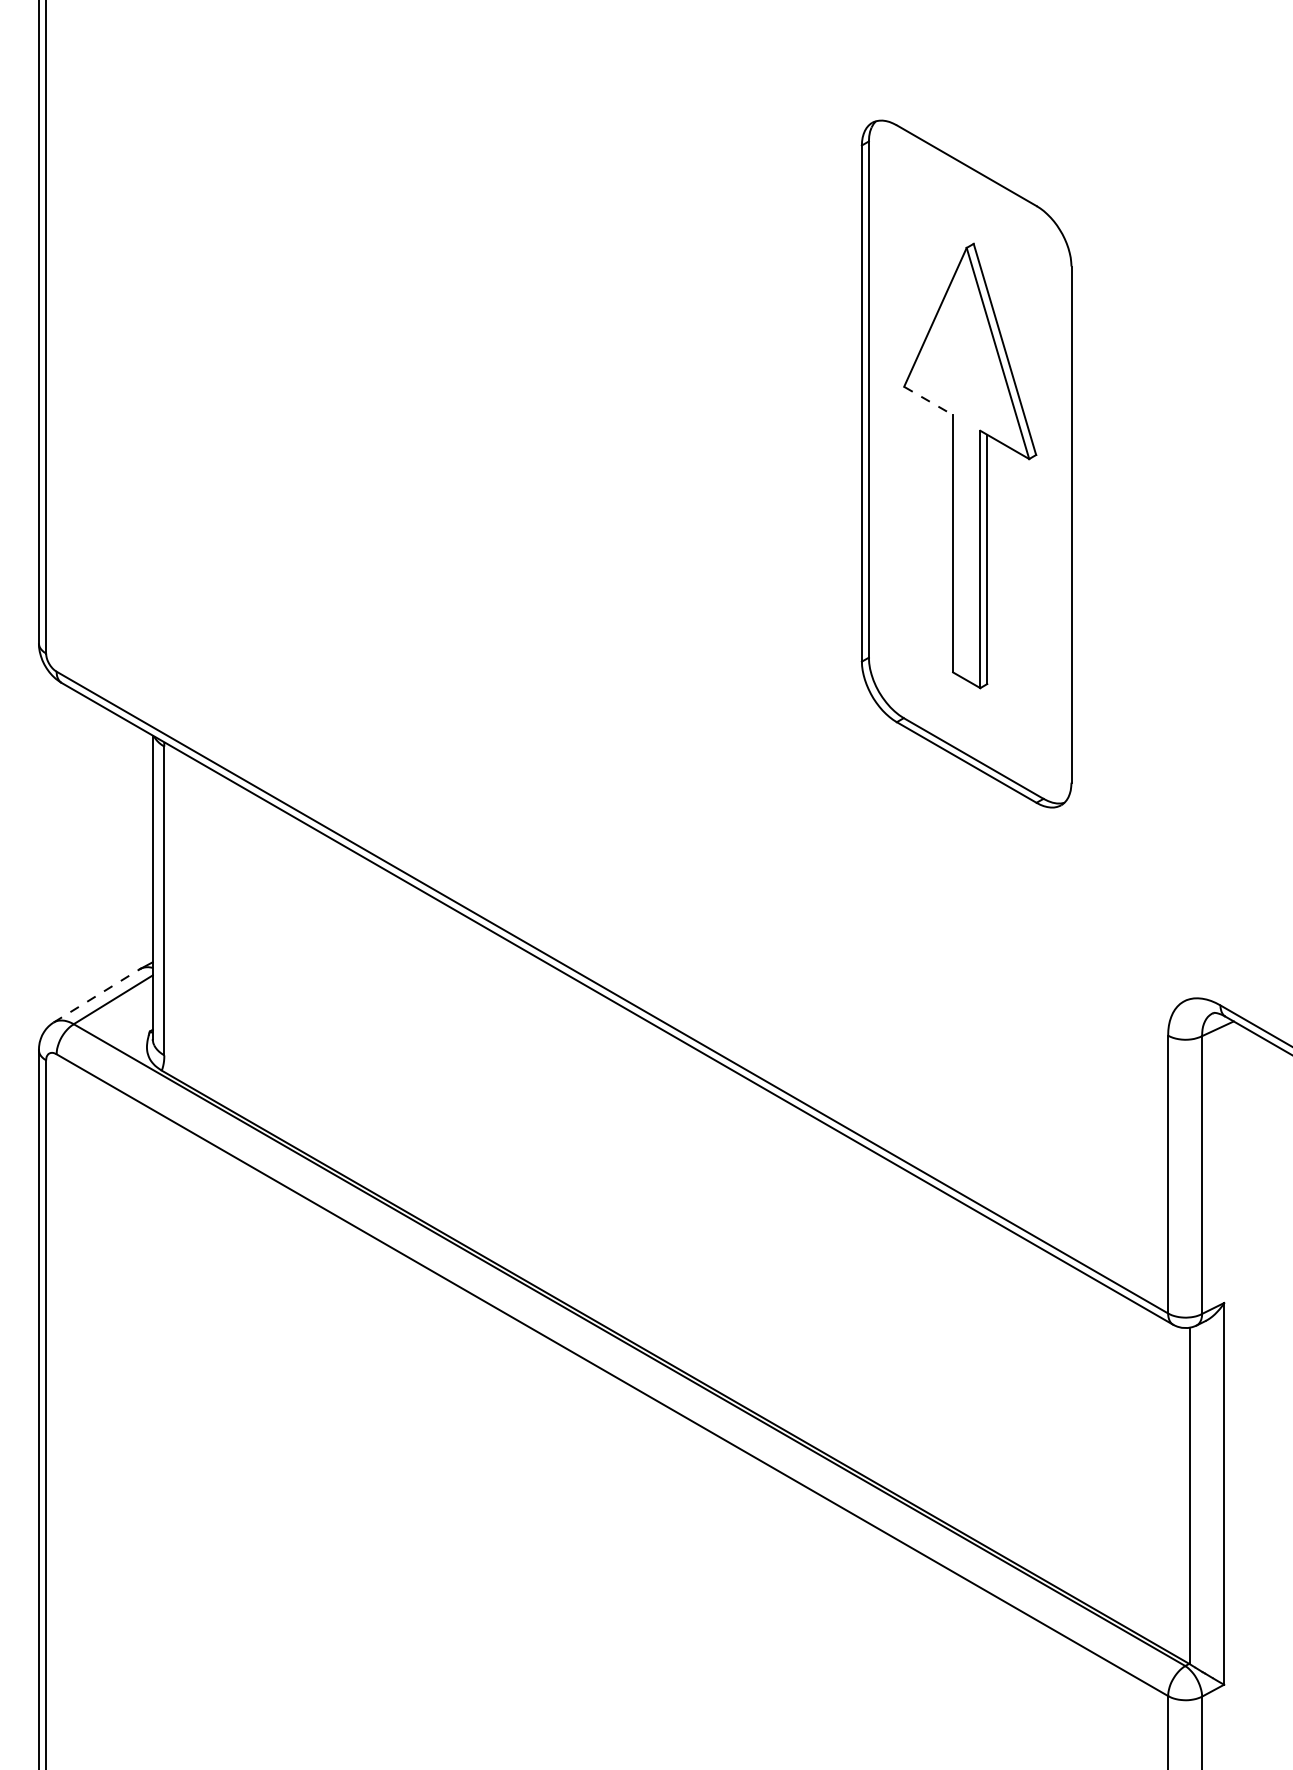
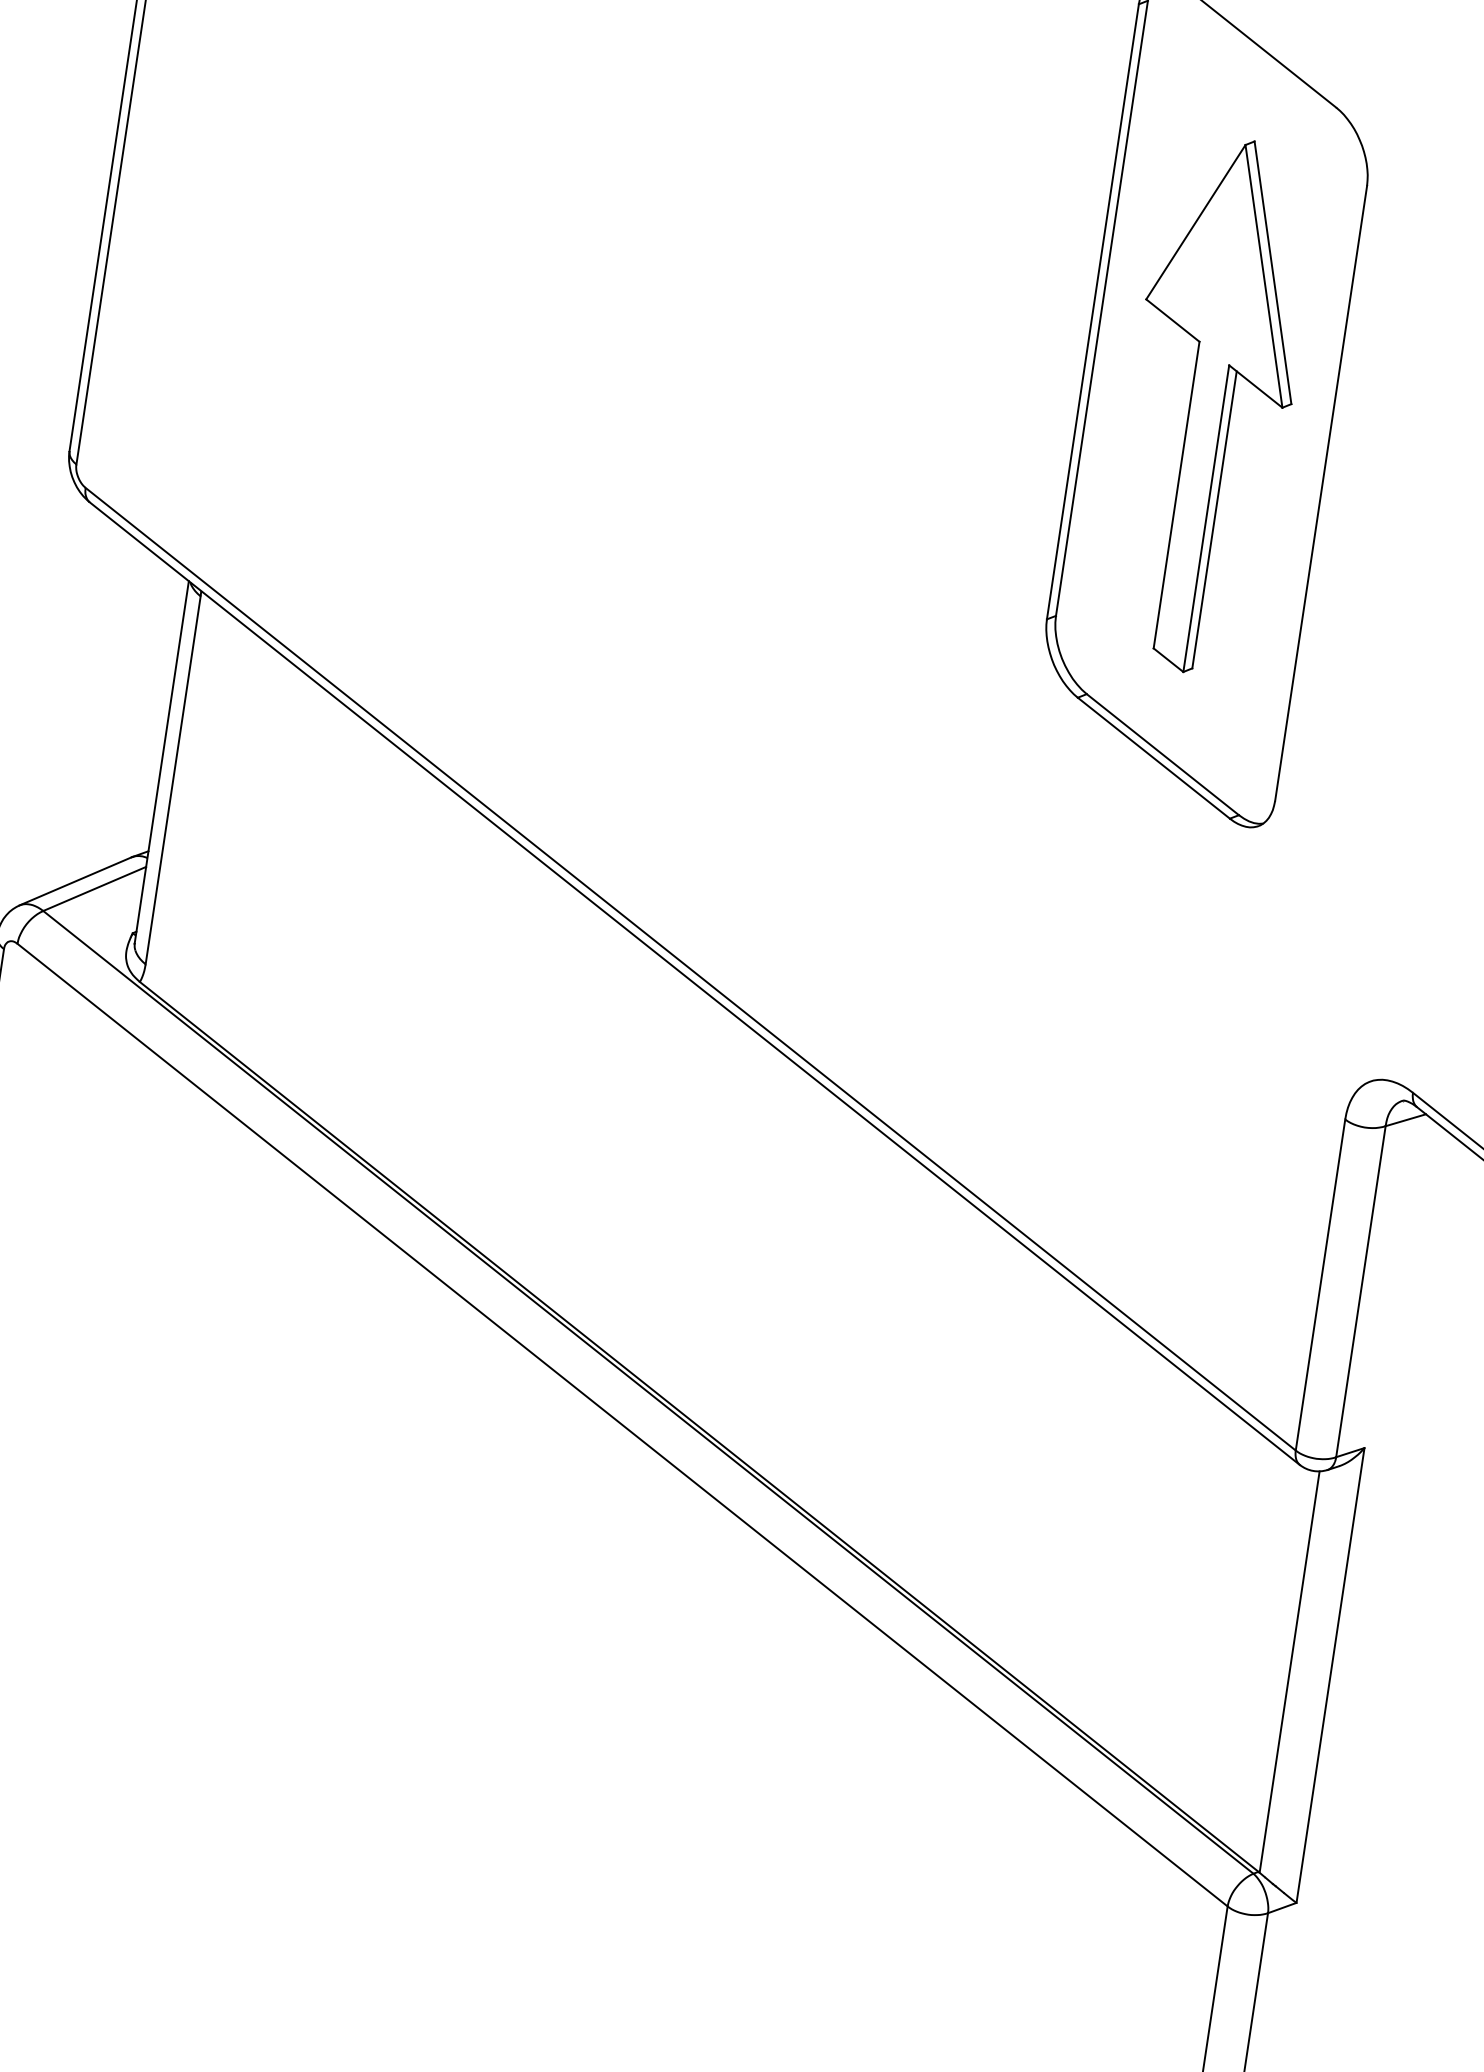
line: (929, 401) -> (1173, 321), dashed -> solid
line: (96, 995) -> (75, 880), dashed -> solid

